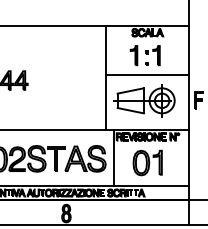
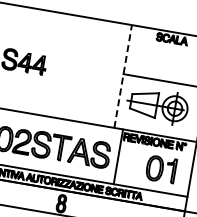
part: (144, 55) -> (165, 61), removed
line: (105, 77) -> (123, 76), solid -> dashed
part: (147, 162) -> (161, 168), moved

